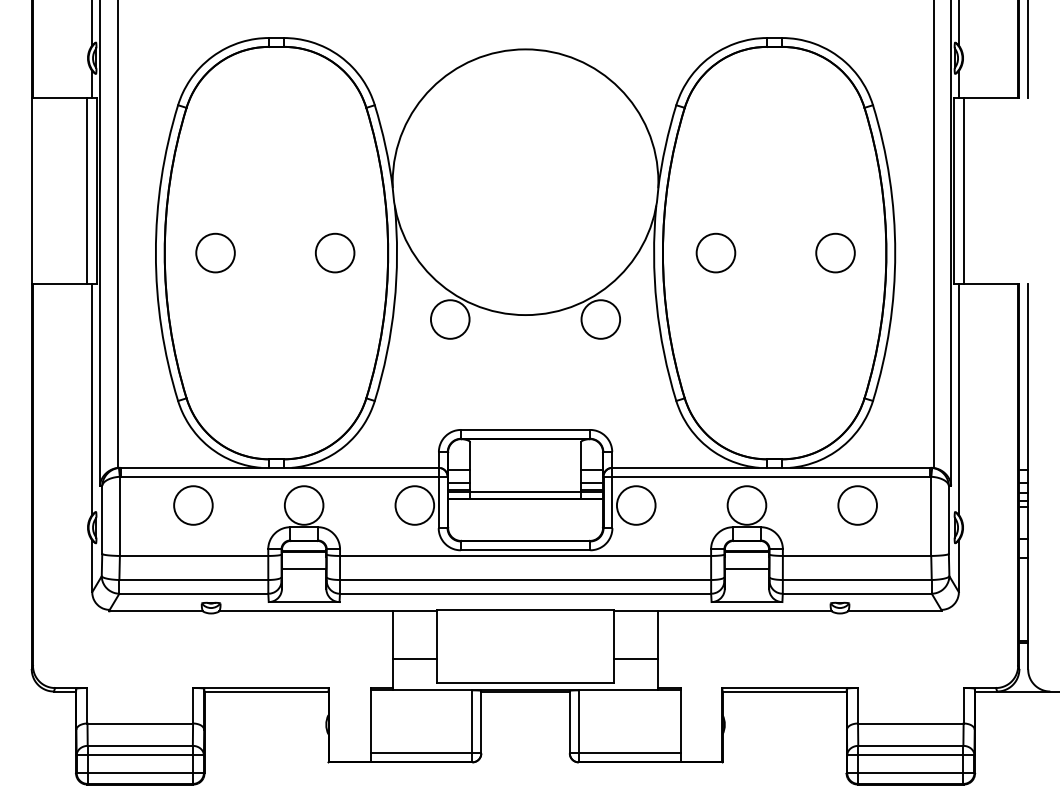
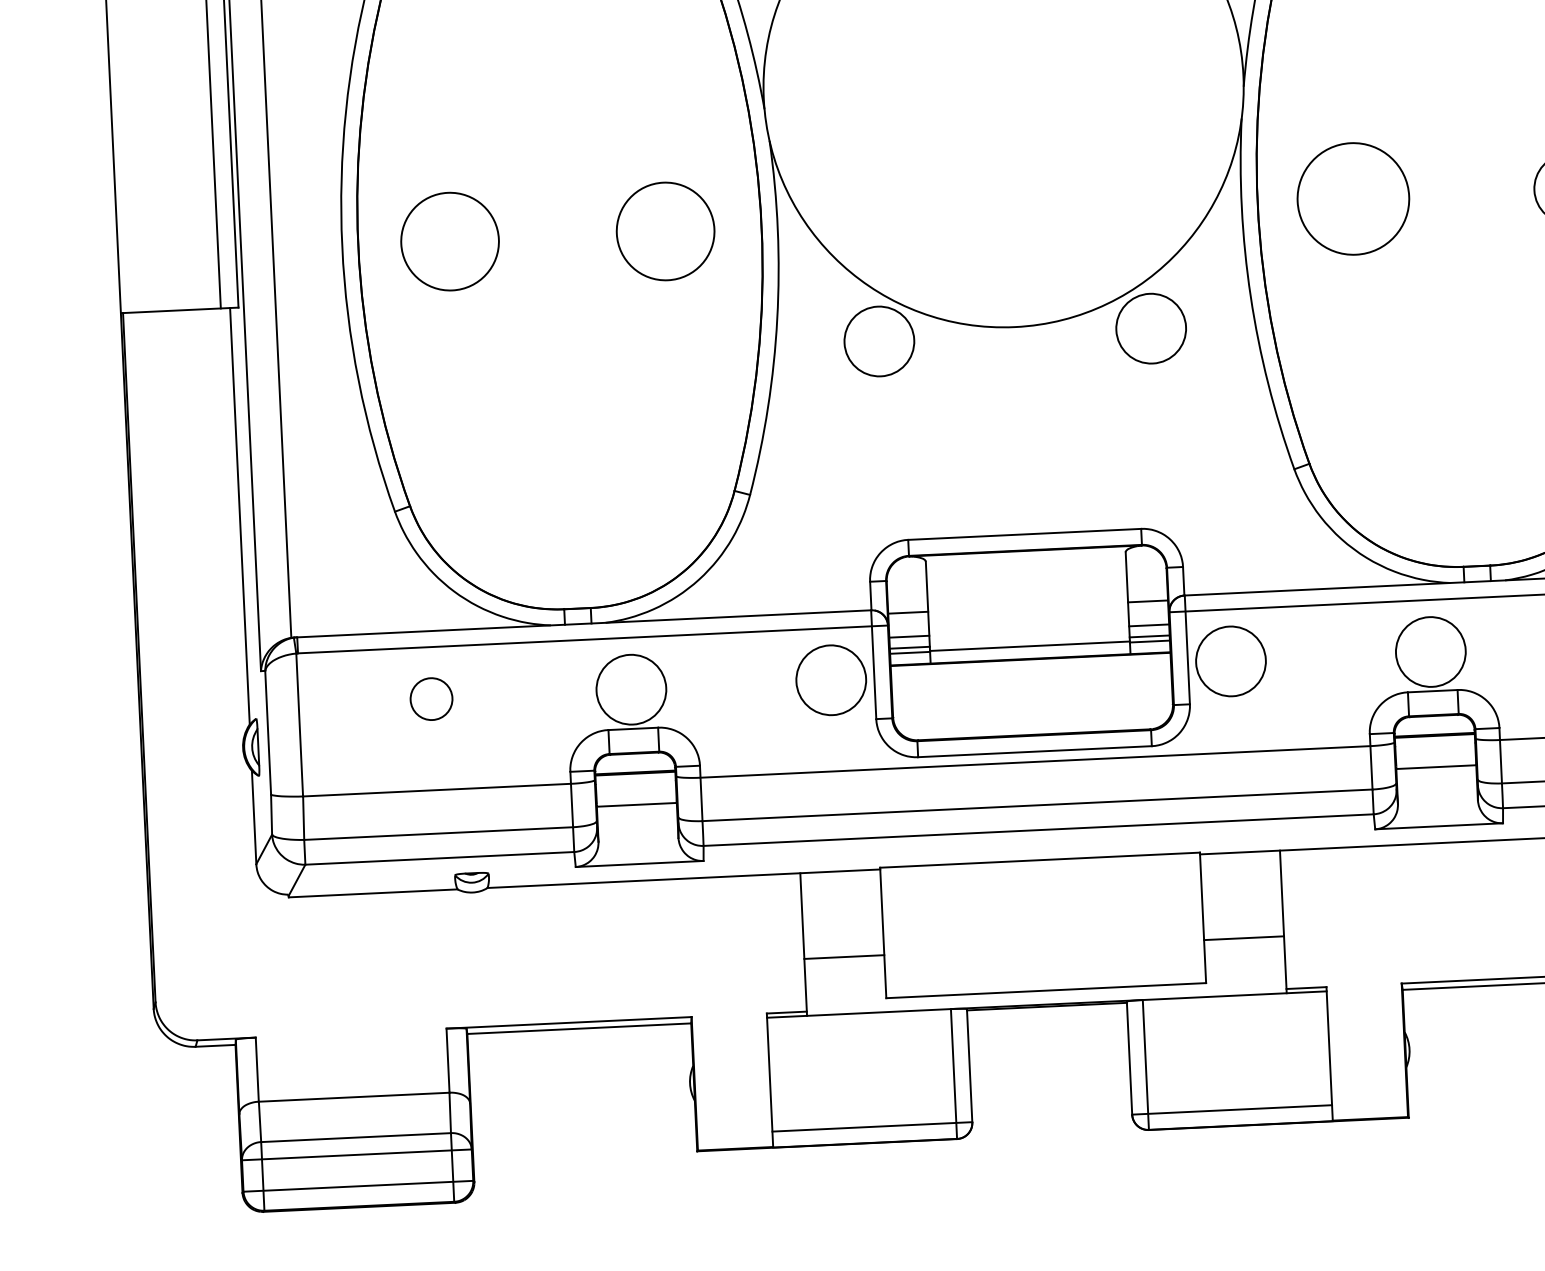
circle: (215, 252) -> (449, 240), size x1.4
circle: (335, 252) -> (666, 230), size x1.4
circle: (715, 252) -> (1352, 197), size x1.6
circle: (193, 505) -> (431, 699), size x0.6

